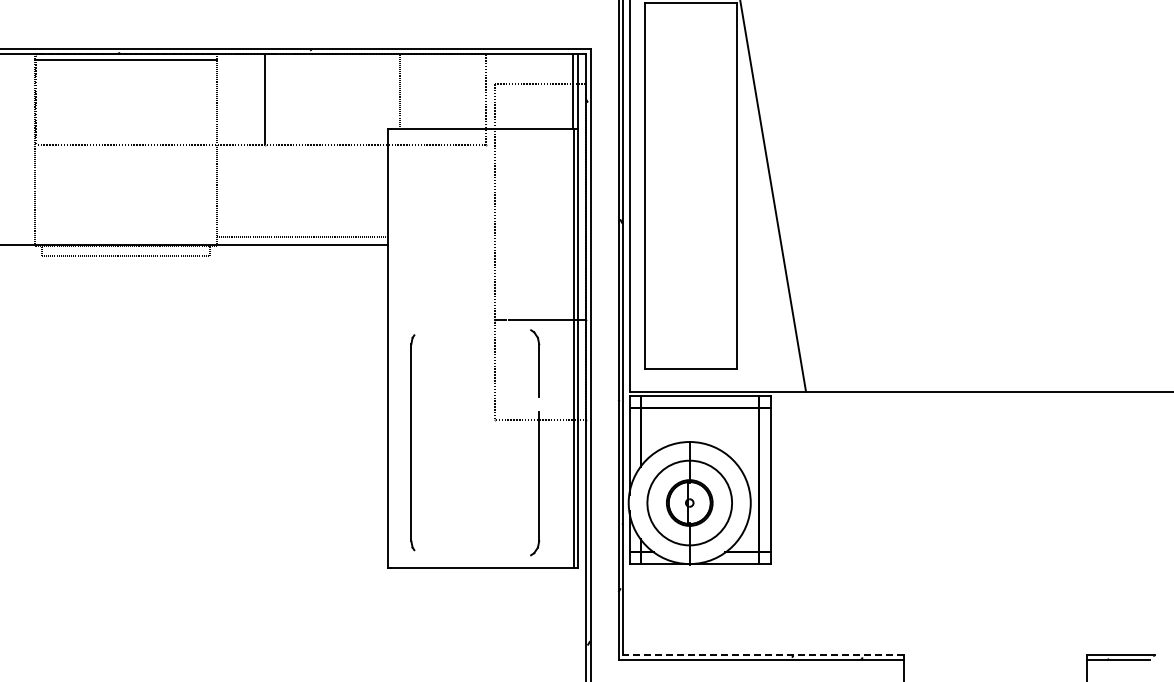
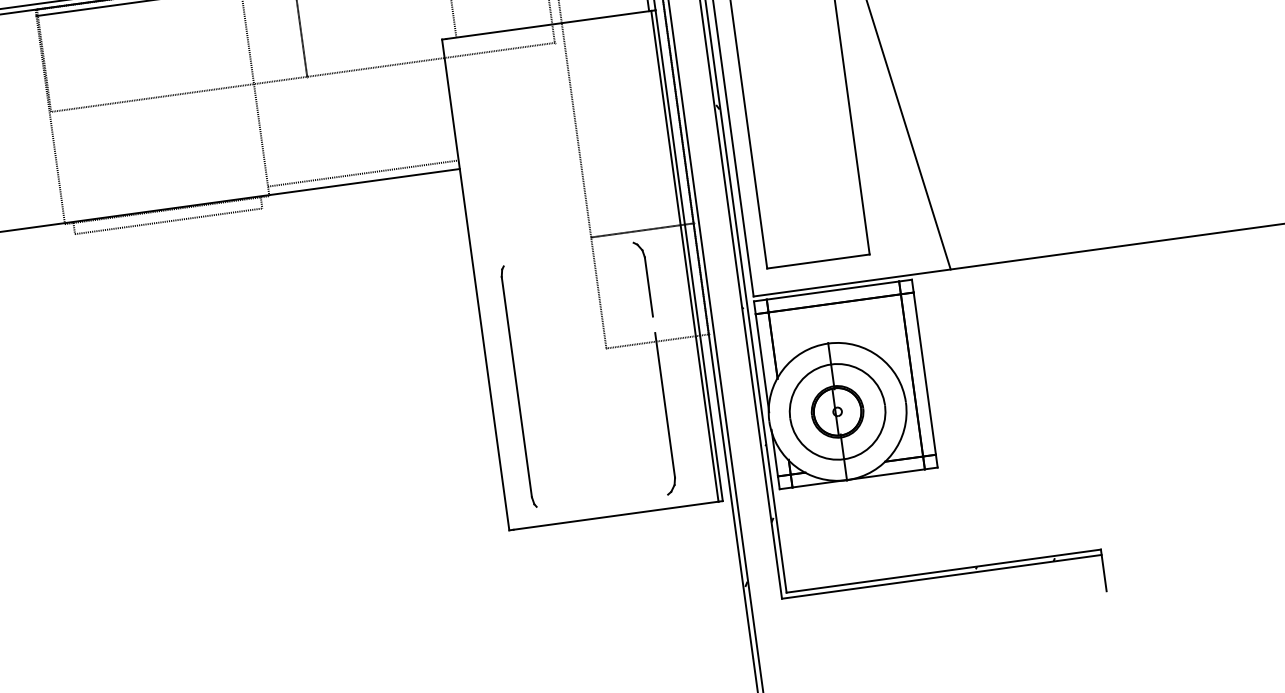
line: (763, 655) -> (943, 571), dashed -> solid

